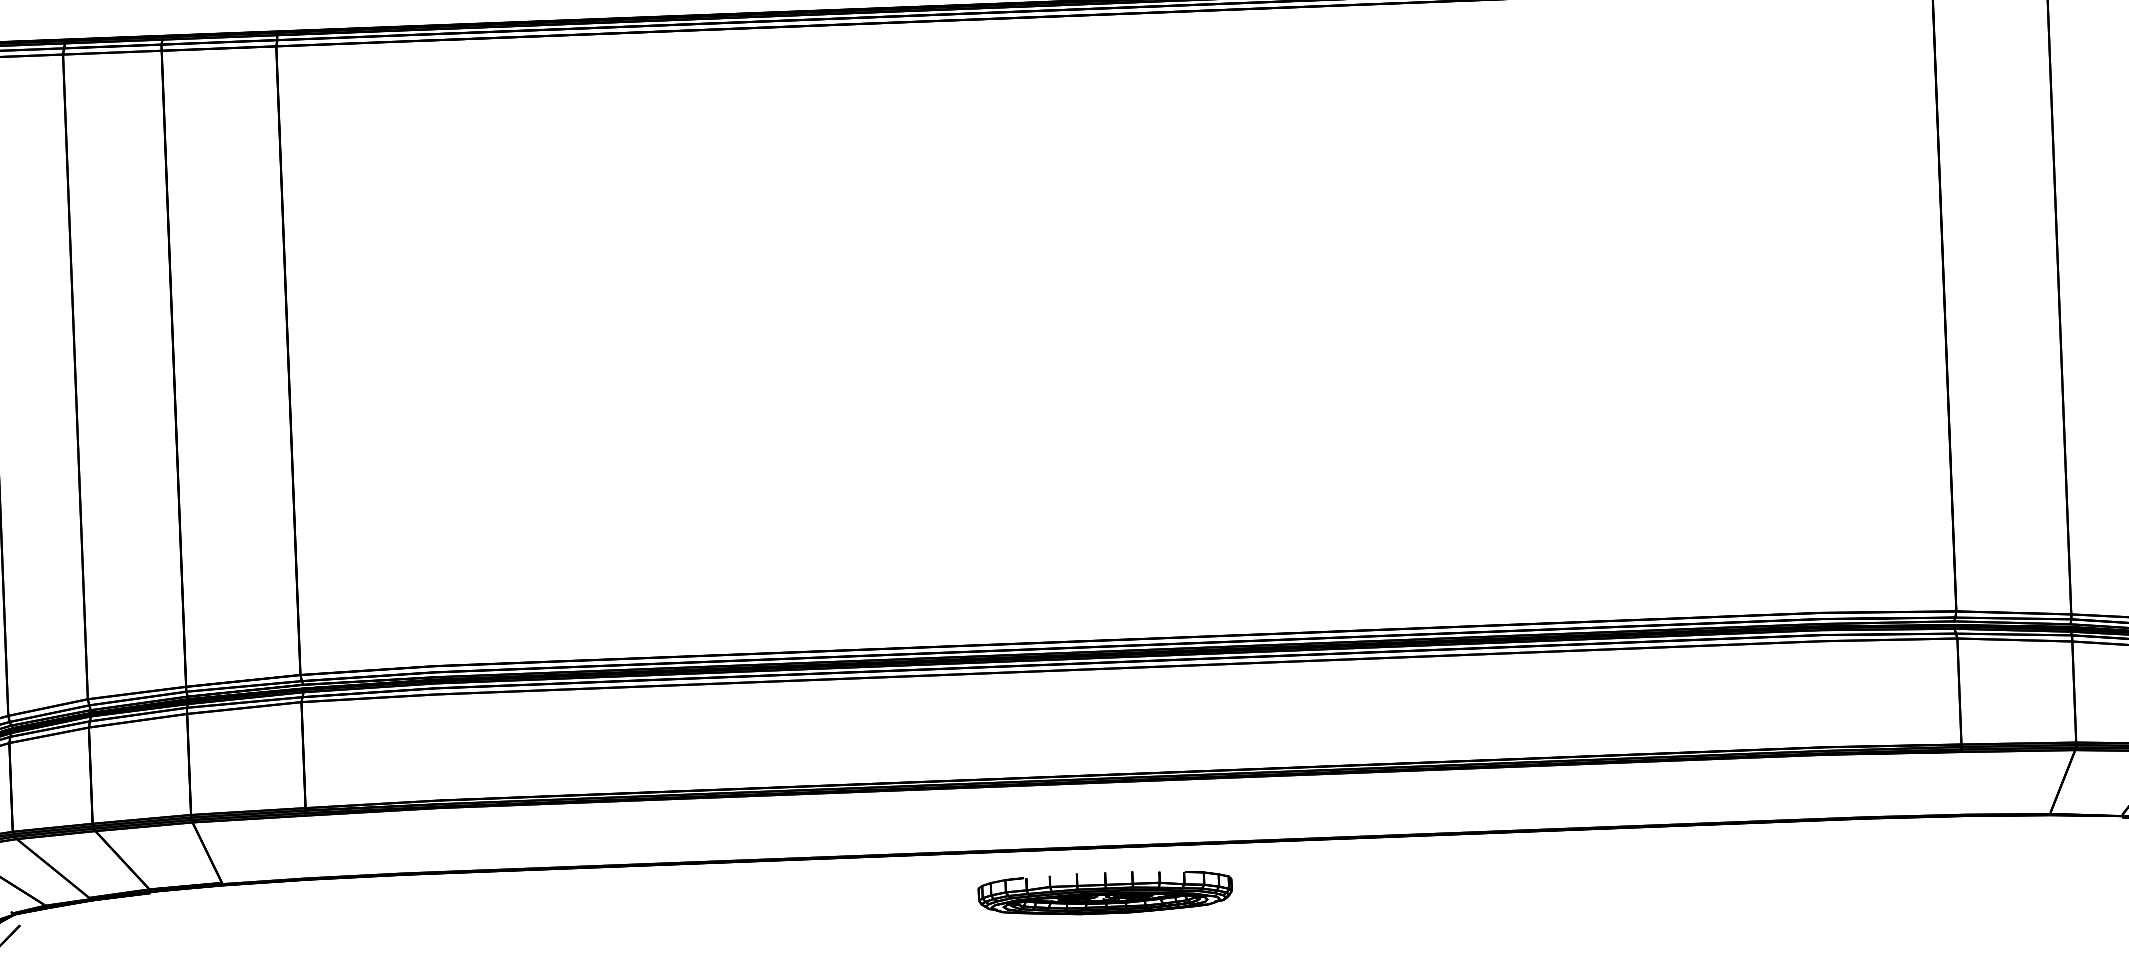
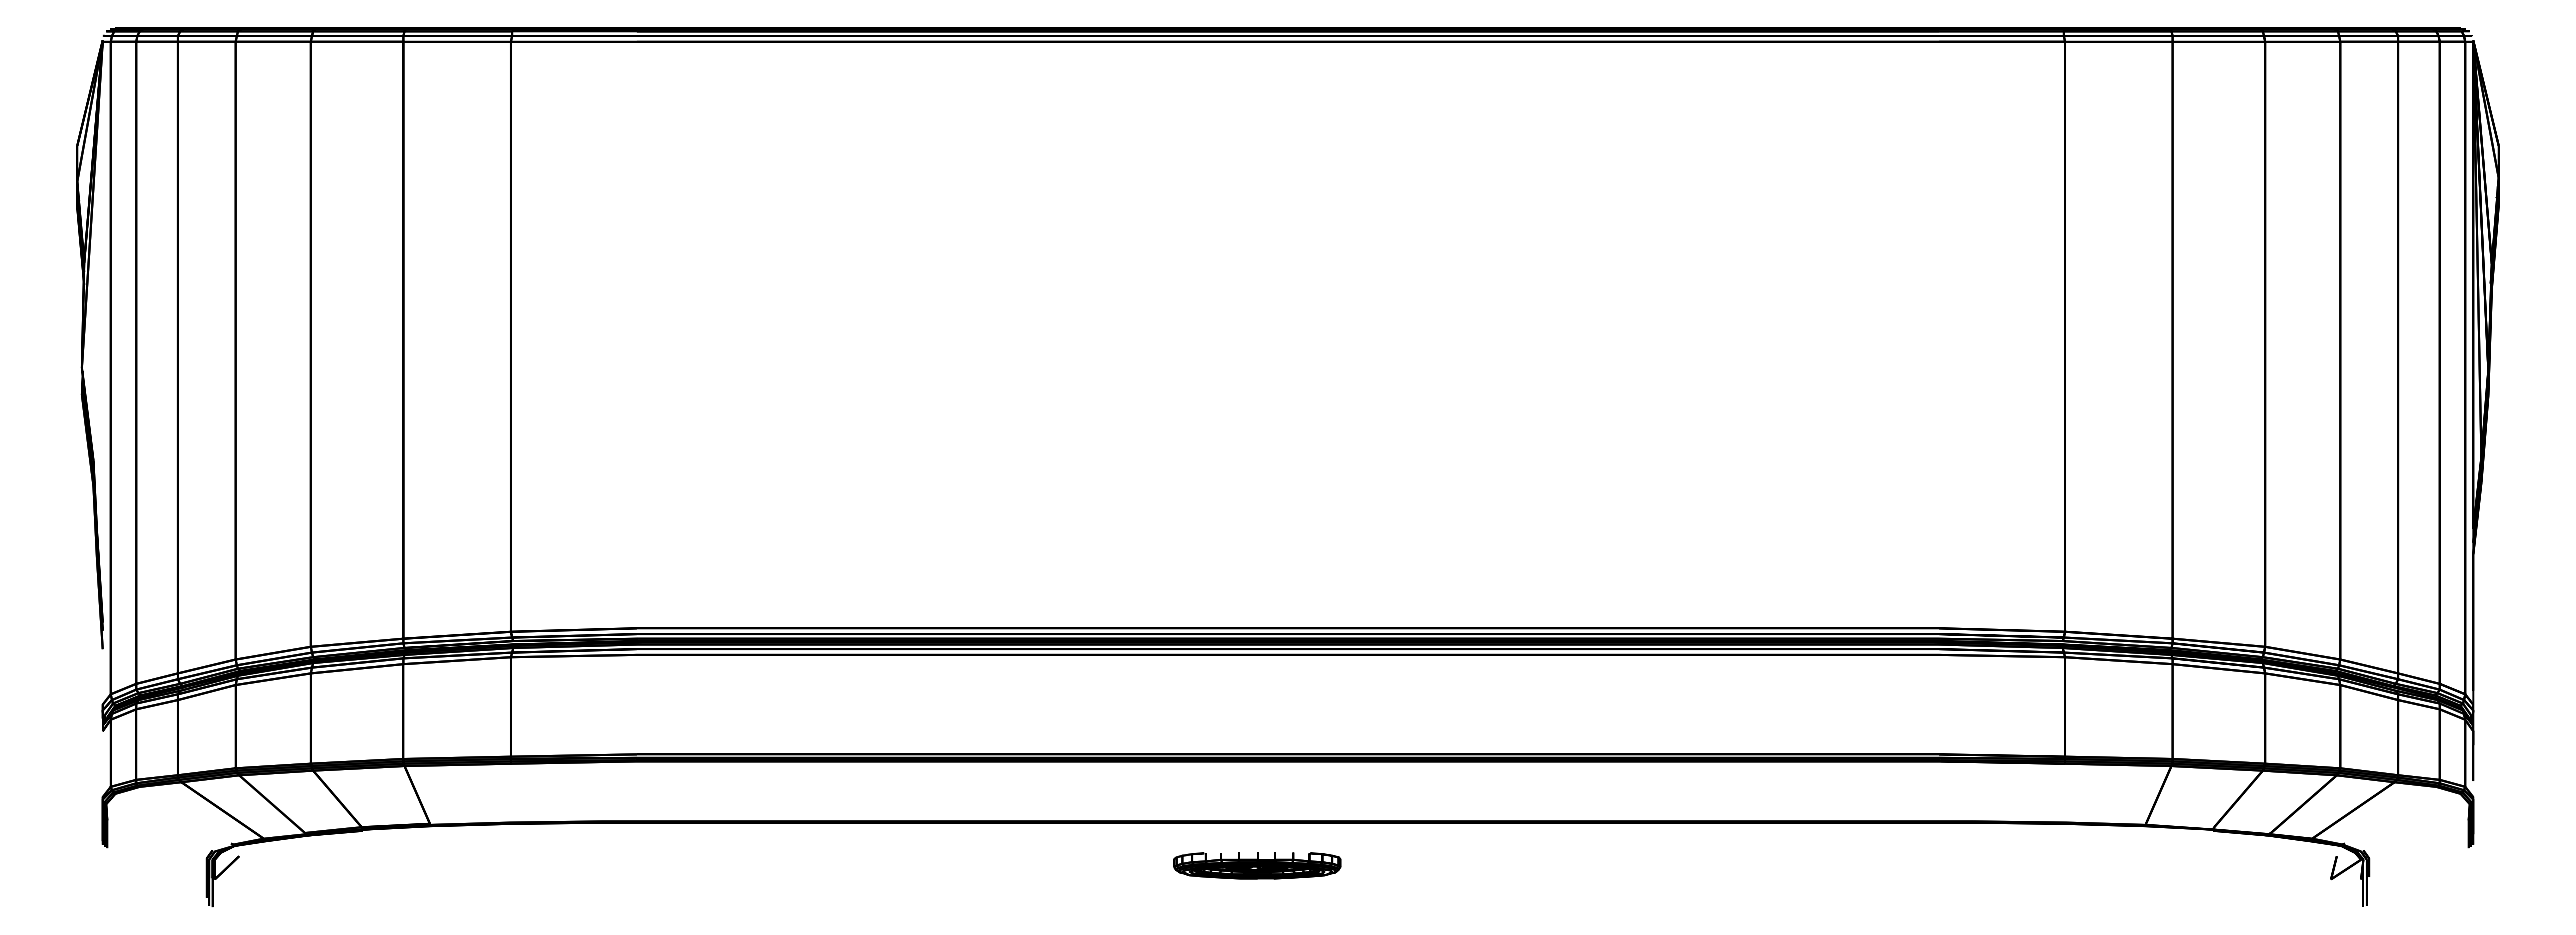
part: (1104, 893) -> (1256, 865), size x0.7

